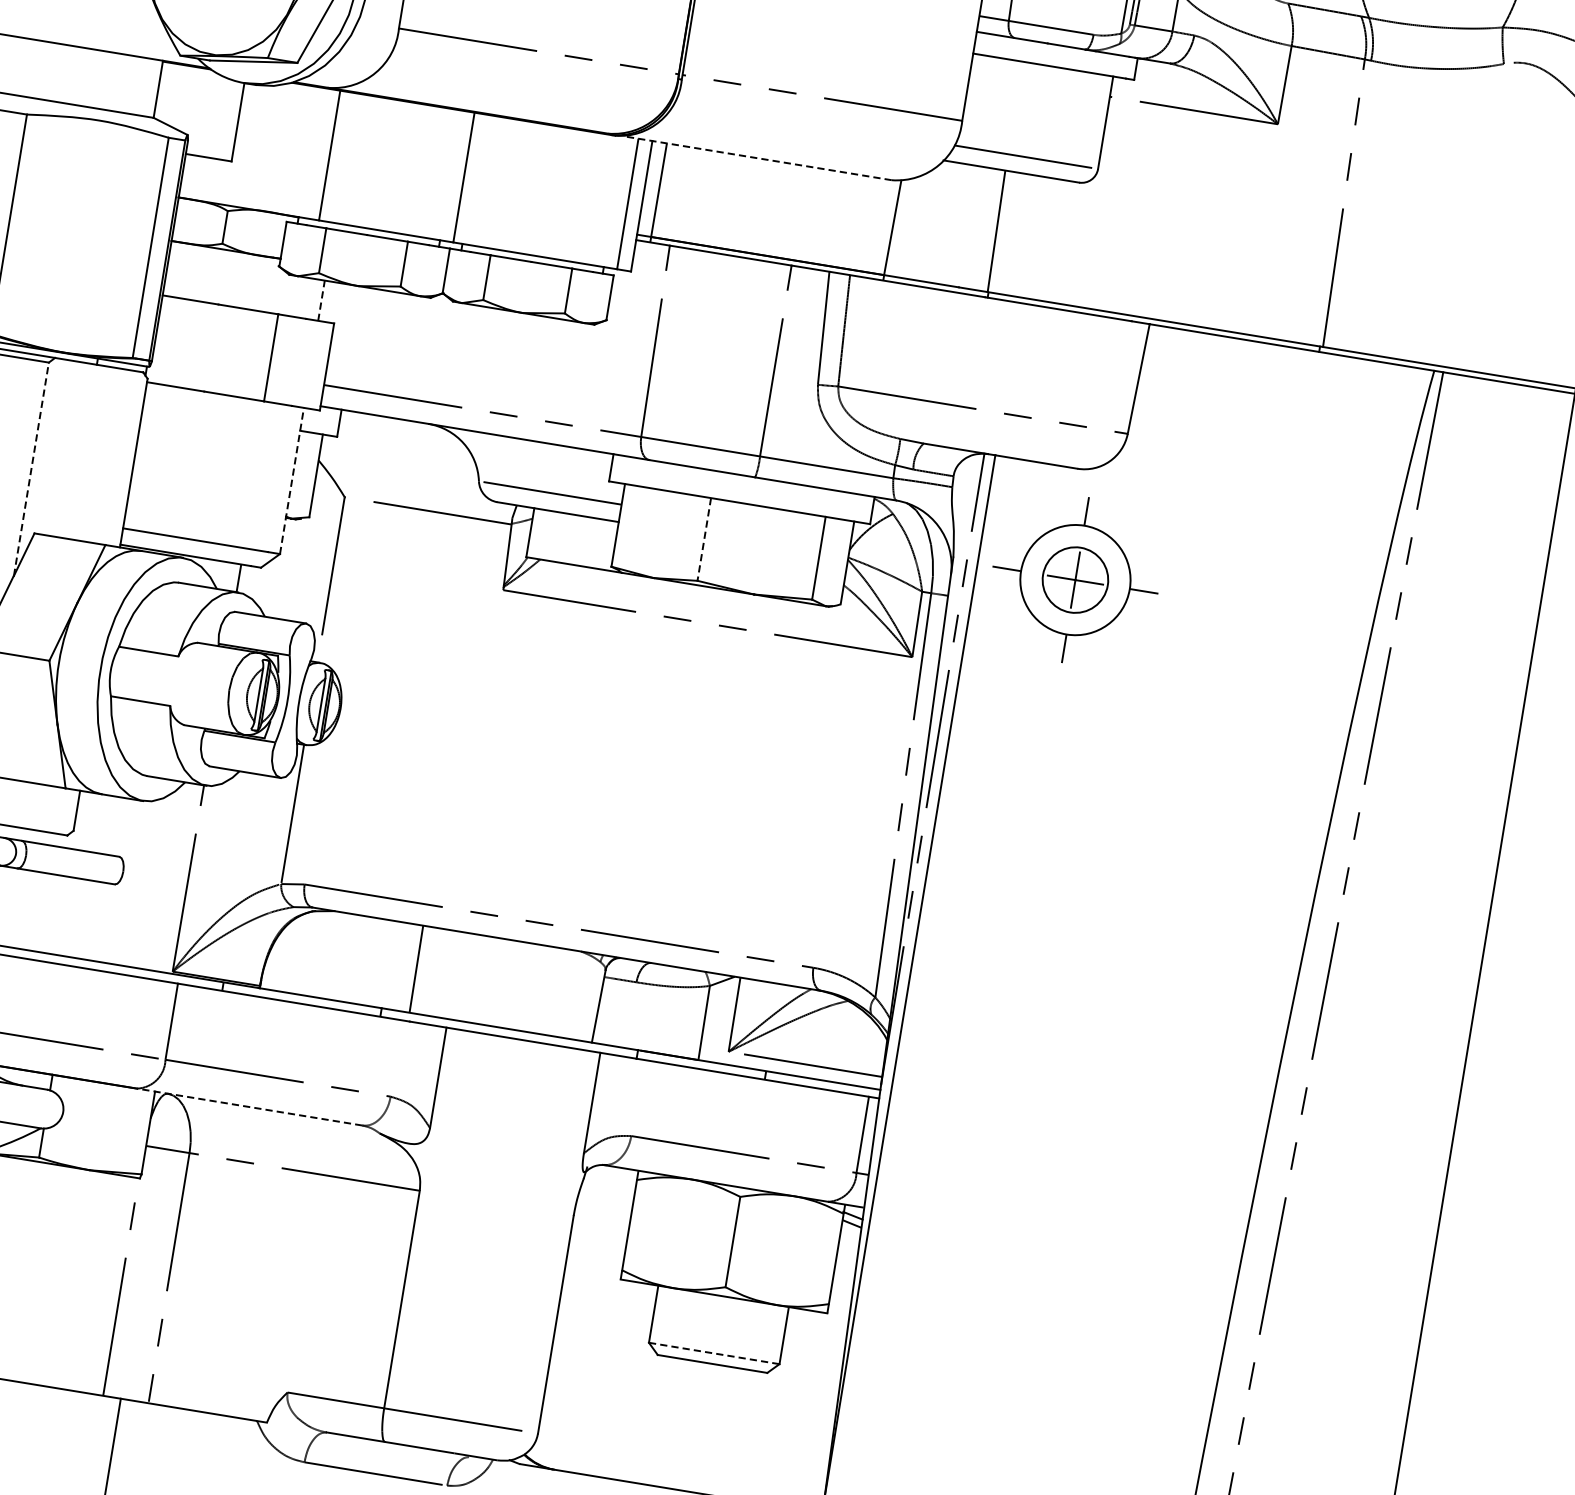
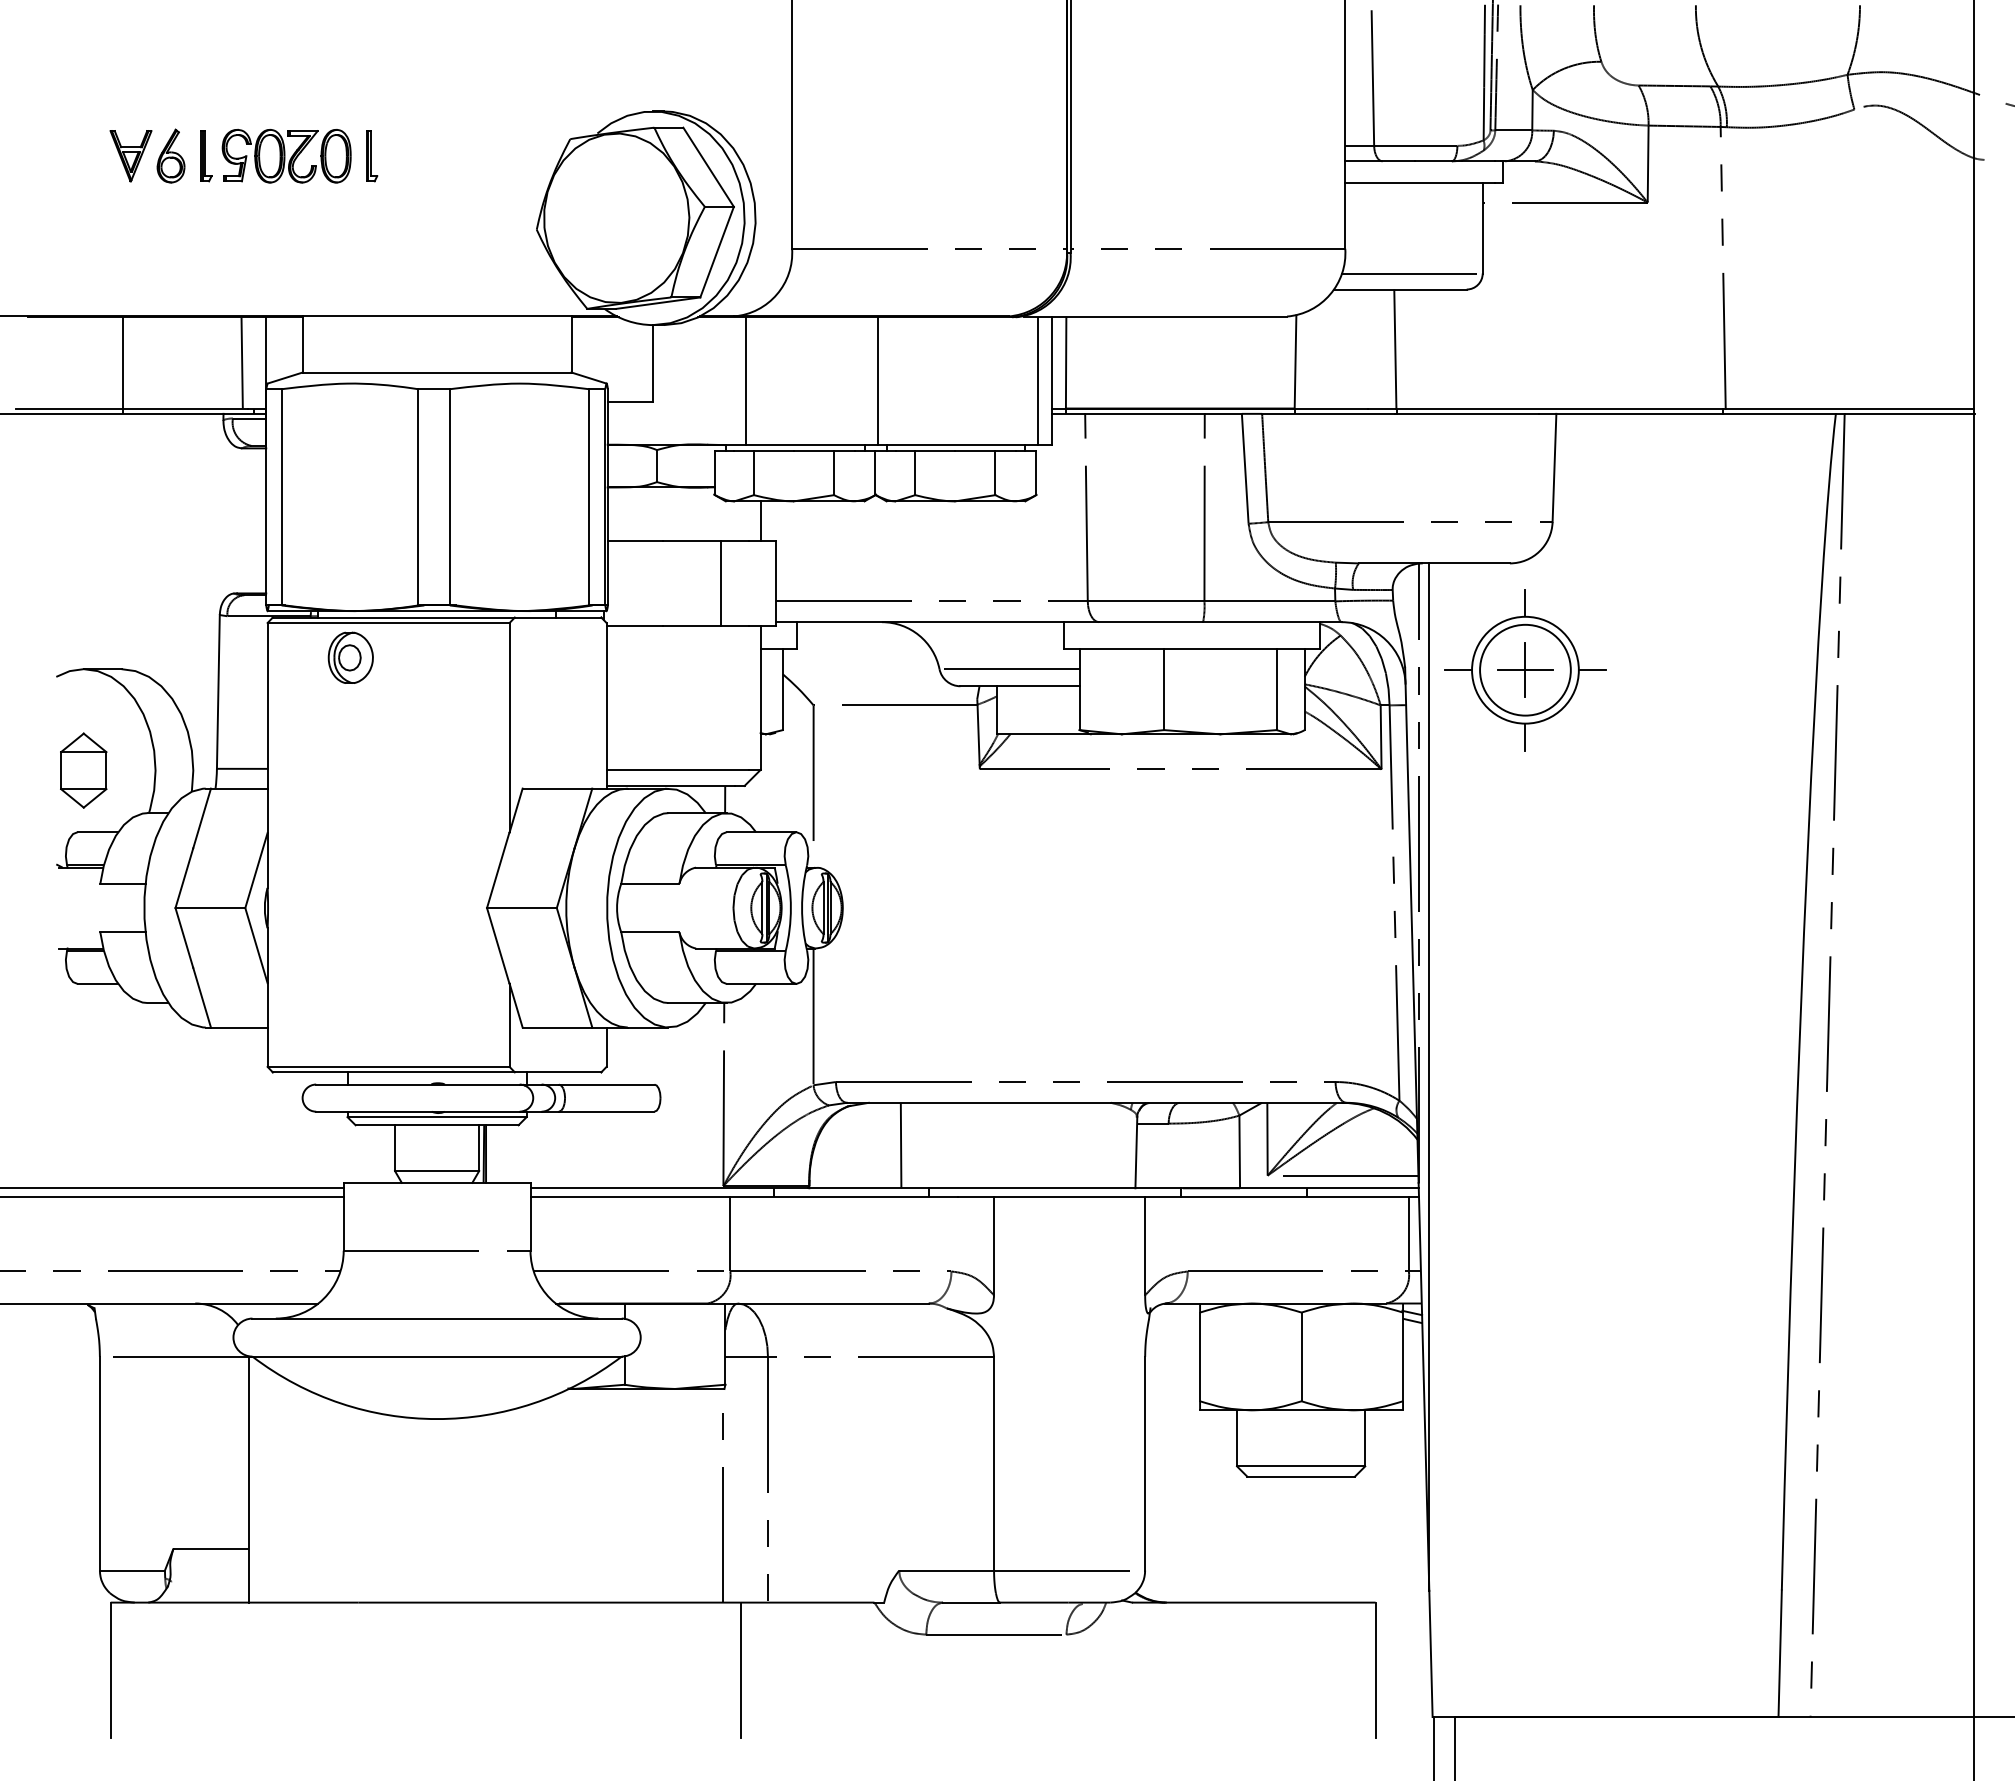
line: (757, 158) -> (1155, 316), dashed -> solid
line: (321, 301) -> (760, 521), dashed -> solid
line: (31, 469) -> (509, 727), dashed -> solid
line: (291, 481) -> (760, 698), dashed -> solid
line: (704, 539) -> (1164, 689), dashed -> solid
circle: (1075, 579) -> (1525, 669), size x1.43
line: (415, 969) -> (900, 1145), moved
line: (249, 1107) -> (818, 1303), dashed -> solid
line: (714, 1353) -> (1301, 1466), dashed -> solid

